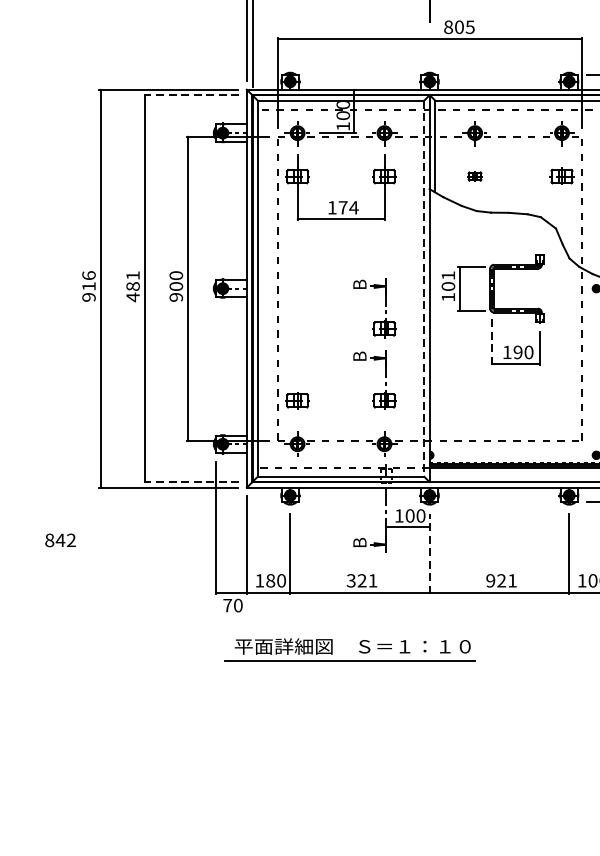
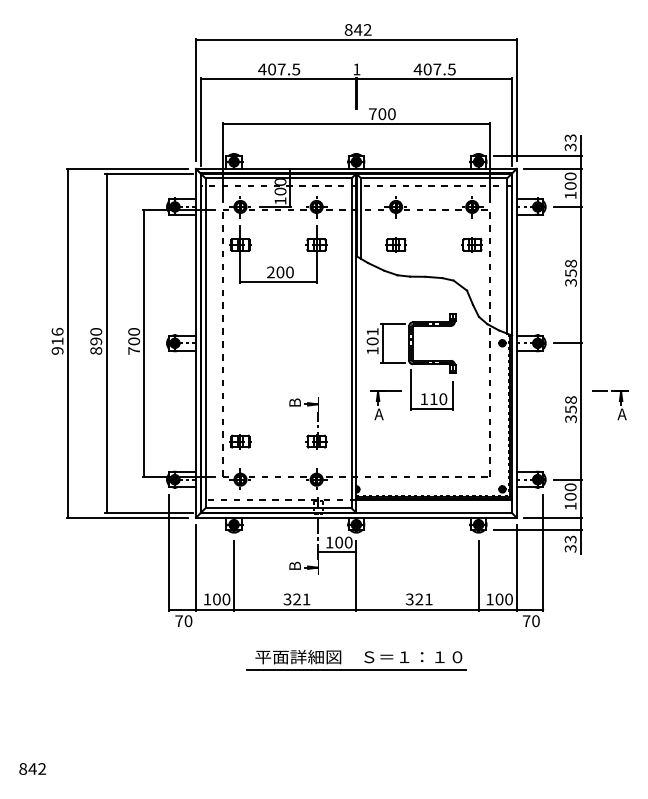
text: (459, 27) -> (382, 114), 805 -> 700
line: (193, 94) -> (149, 173), dashed -> solid
part: (474, 175) -> (395, 244), size x1.67
text: (343, 207) -> (280, 272), 174 -> 200
text: (133, 286) -> (96, 341), 481 -> 890
line: (424, 288) -> (351, 343), dashed -> solid
text: (176, 296) -> (134, 350), 900 -> 700
part: (385, 306) -> (317, 358), removed
line: (492, 341) -> (411, 389), dashed -> solid
text: (517, 352) -> (433, 399), 190 -> 110
part: (457, 355) -> (380, 401), added
line: (193, 481) -> (149, 512), dashed -> solid
text: (60, 539) -> (32, 768), moved
line: (429, 553) -> (356, 575), dashed -> solid
text: (270, 580) -> (216, 599), 180 -> 100
text: (490, 580) -> (409, 599), 921 -> 321
part: (359, 651) -> (364, 661), moved

